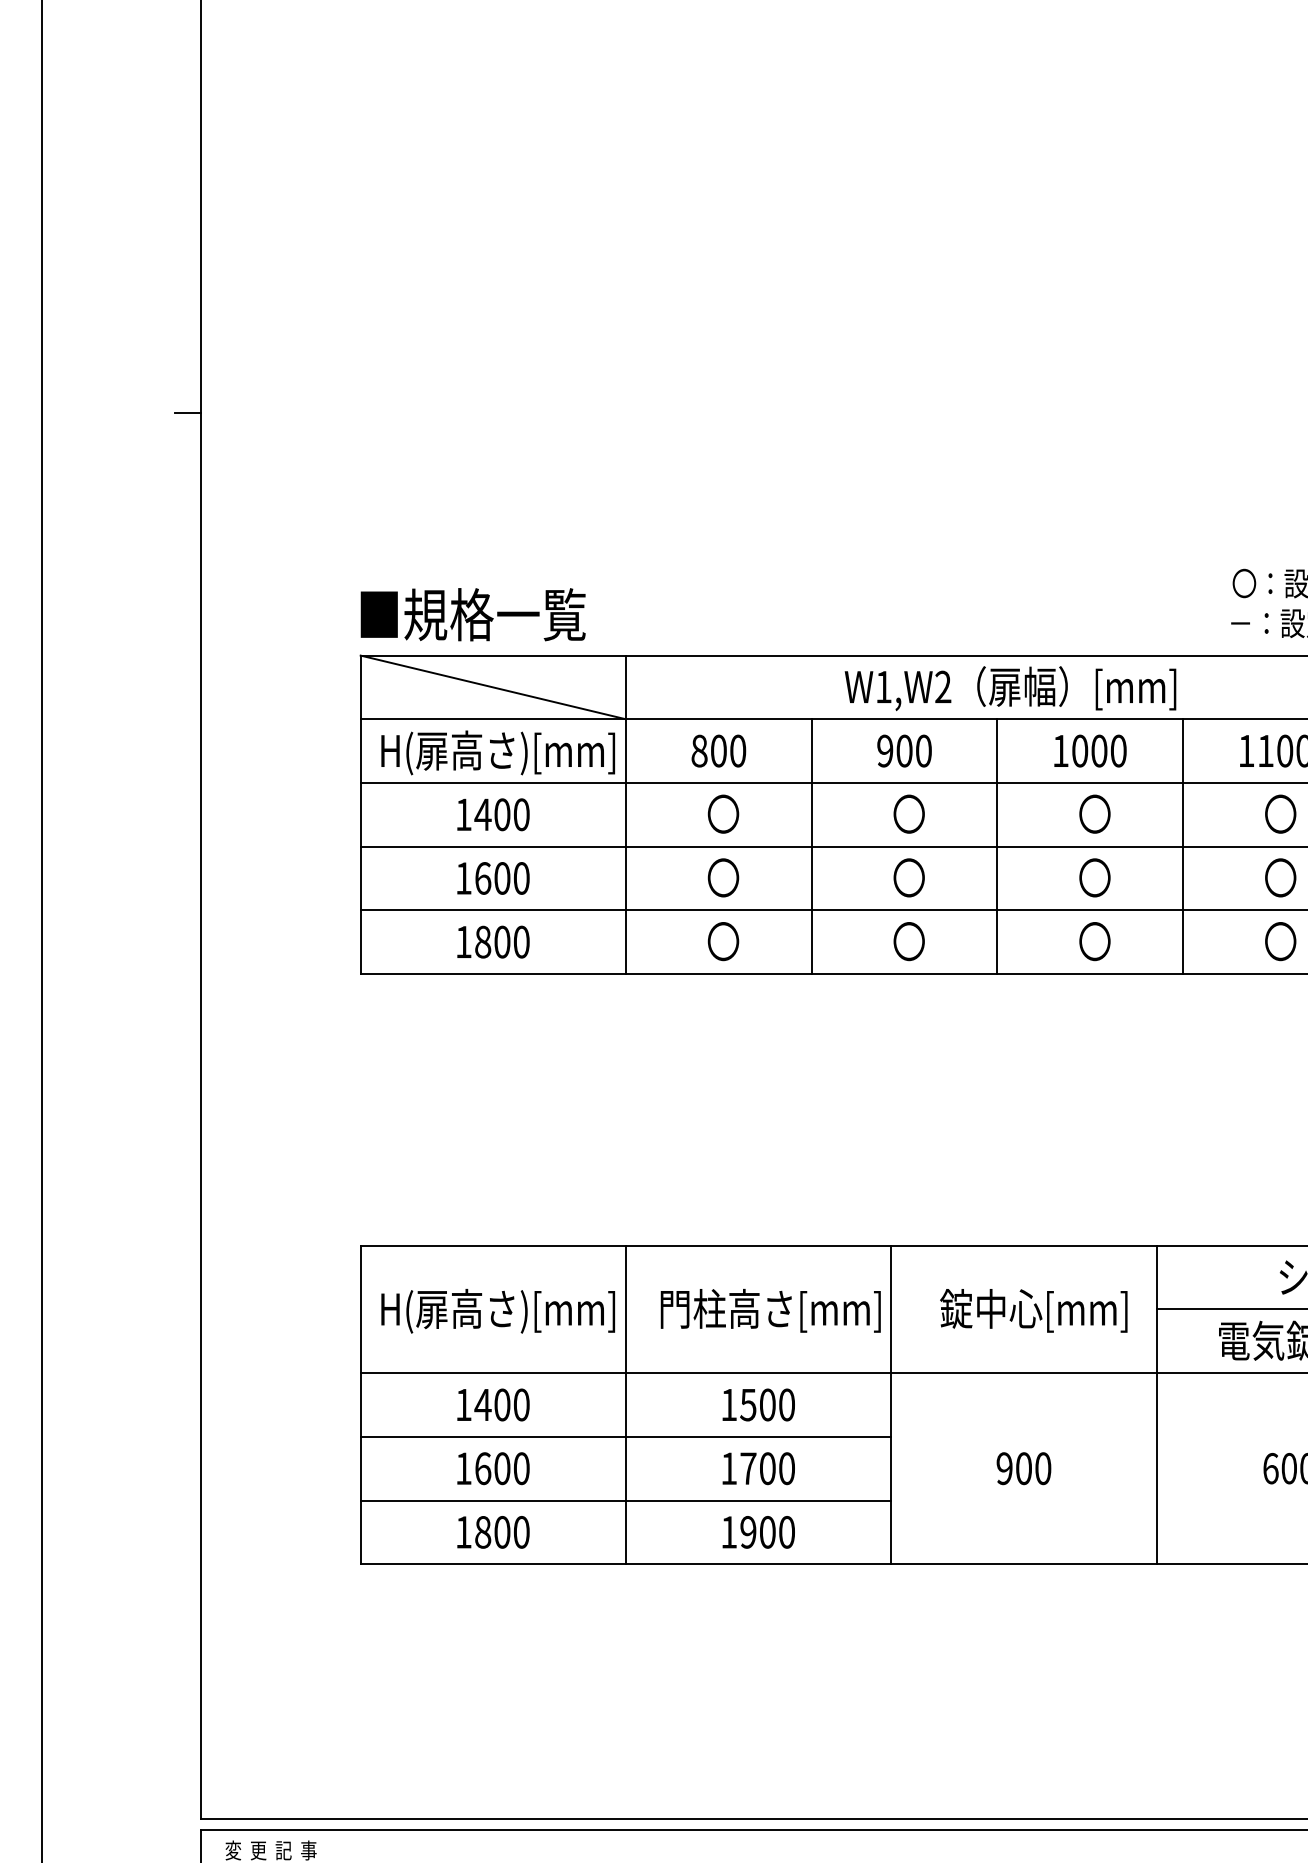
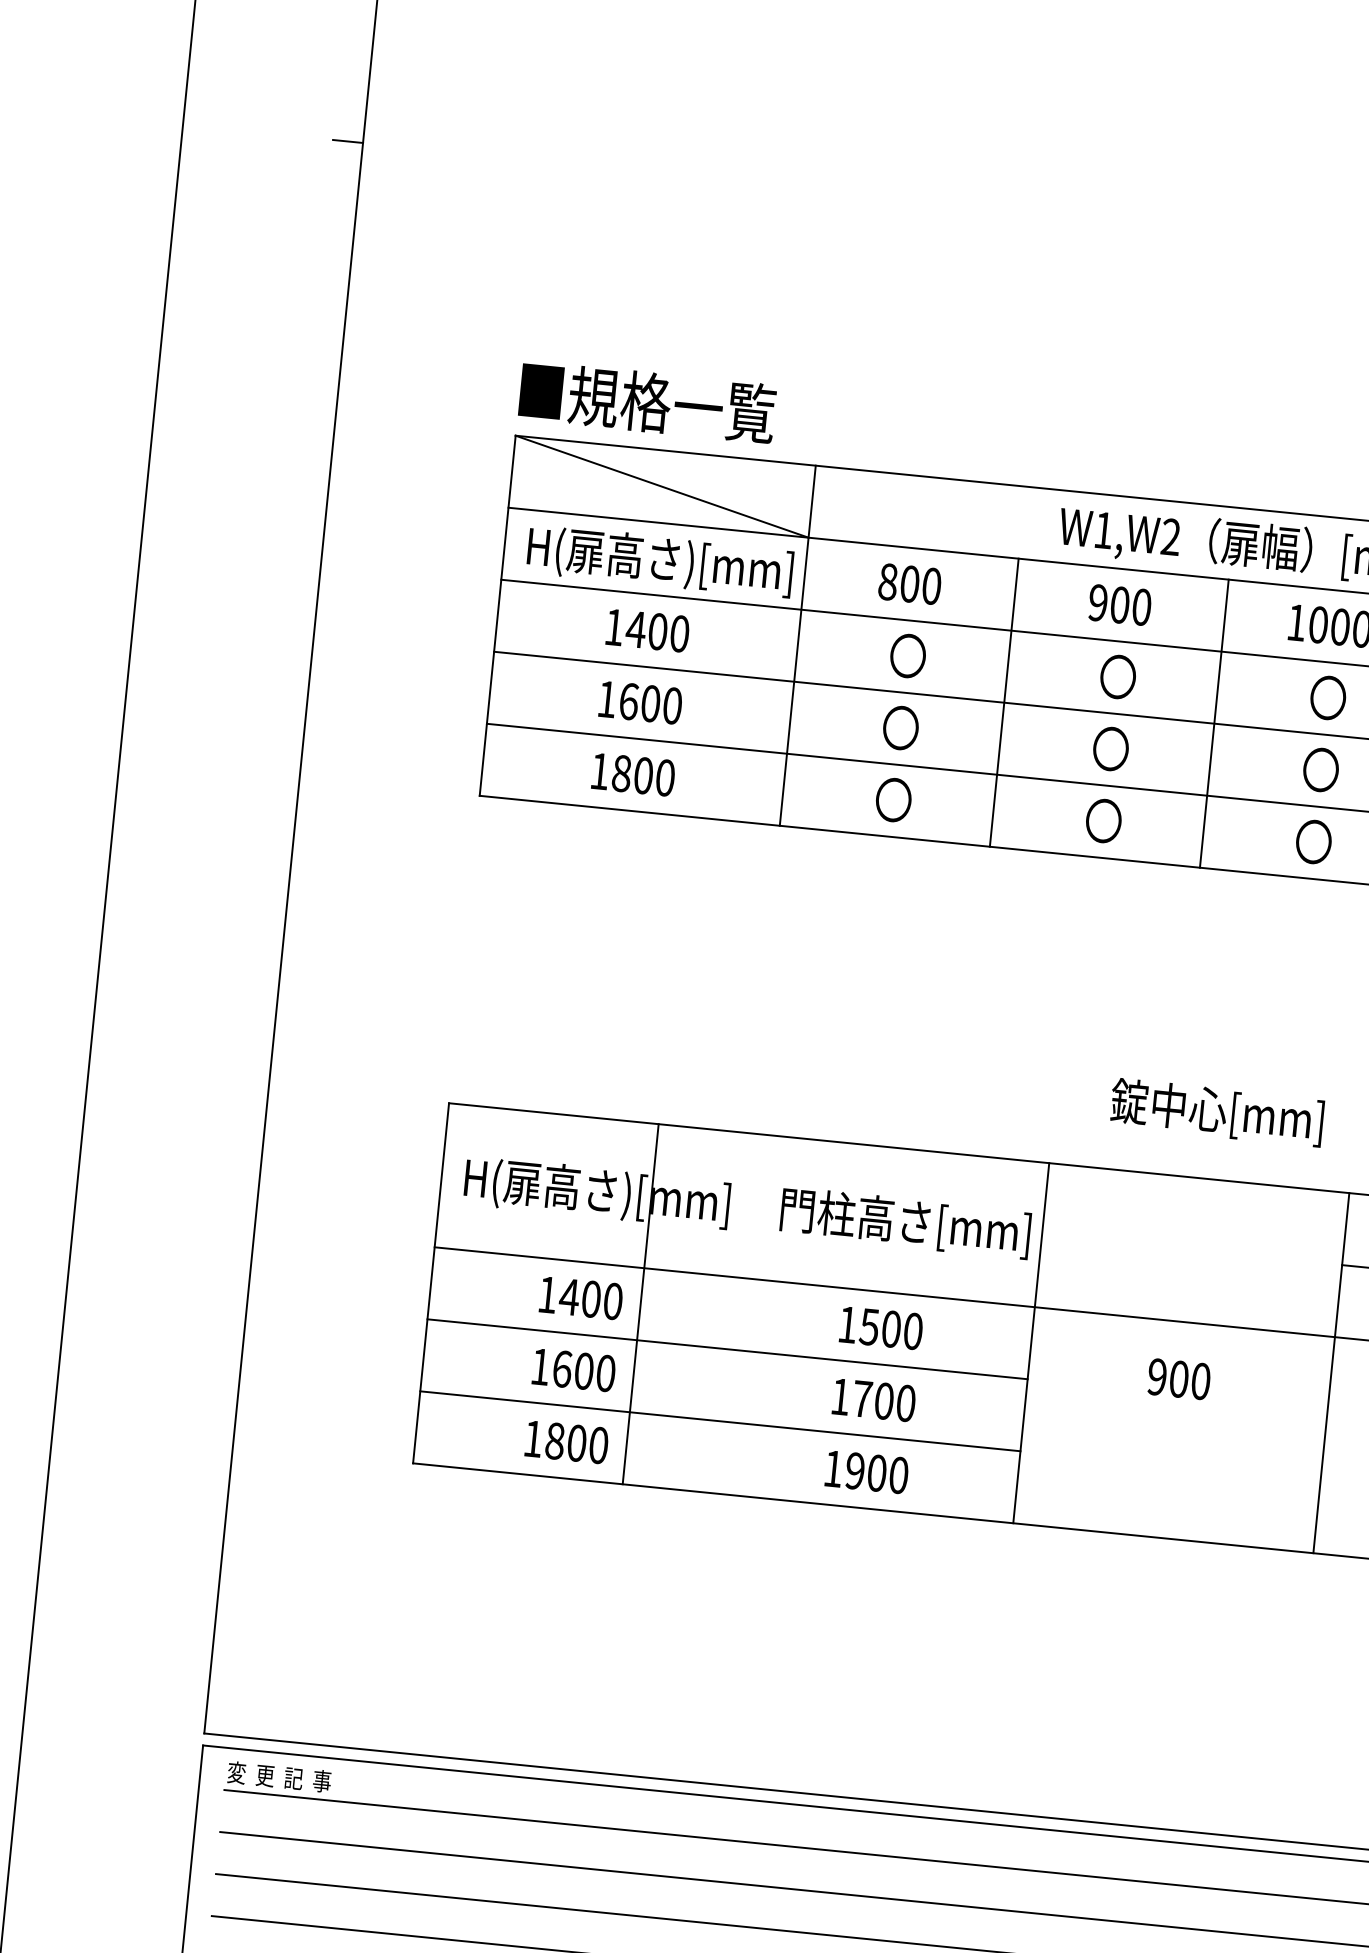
text: (1033, 1310) -> (1216, 1112), moved
line: (626, 1404) -> (641, 1303), moved
text: (1023, 1468) -> (1178, 1379), moved

